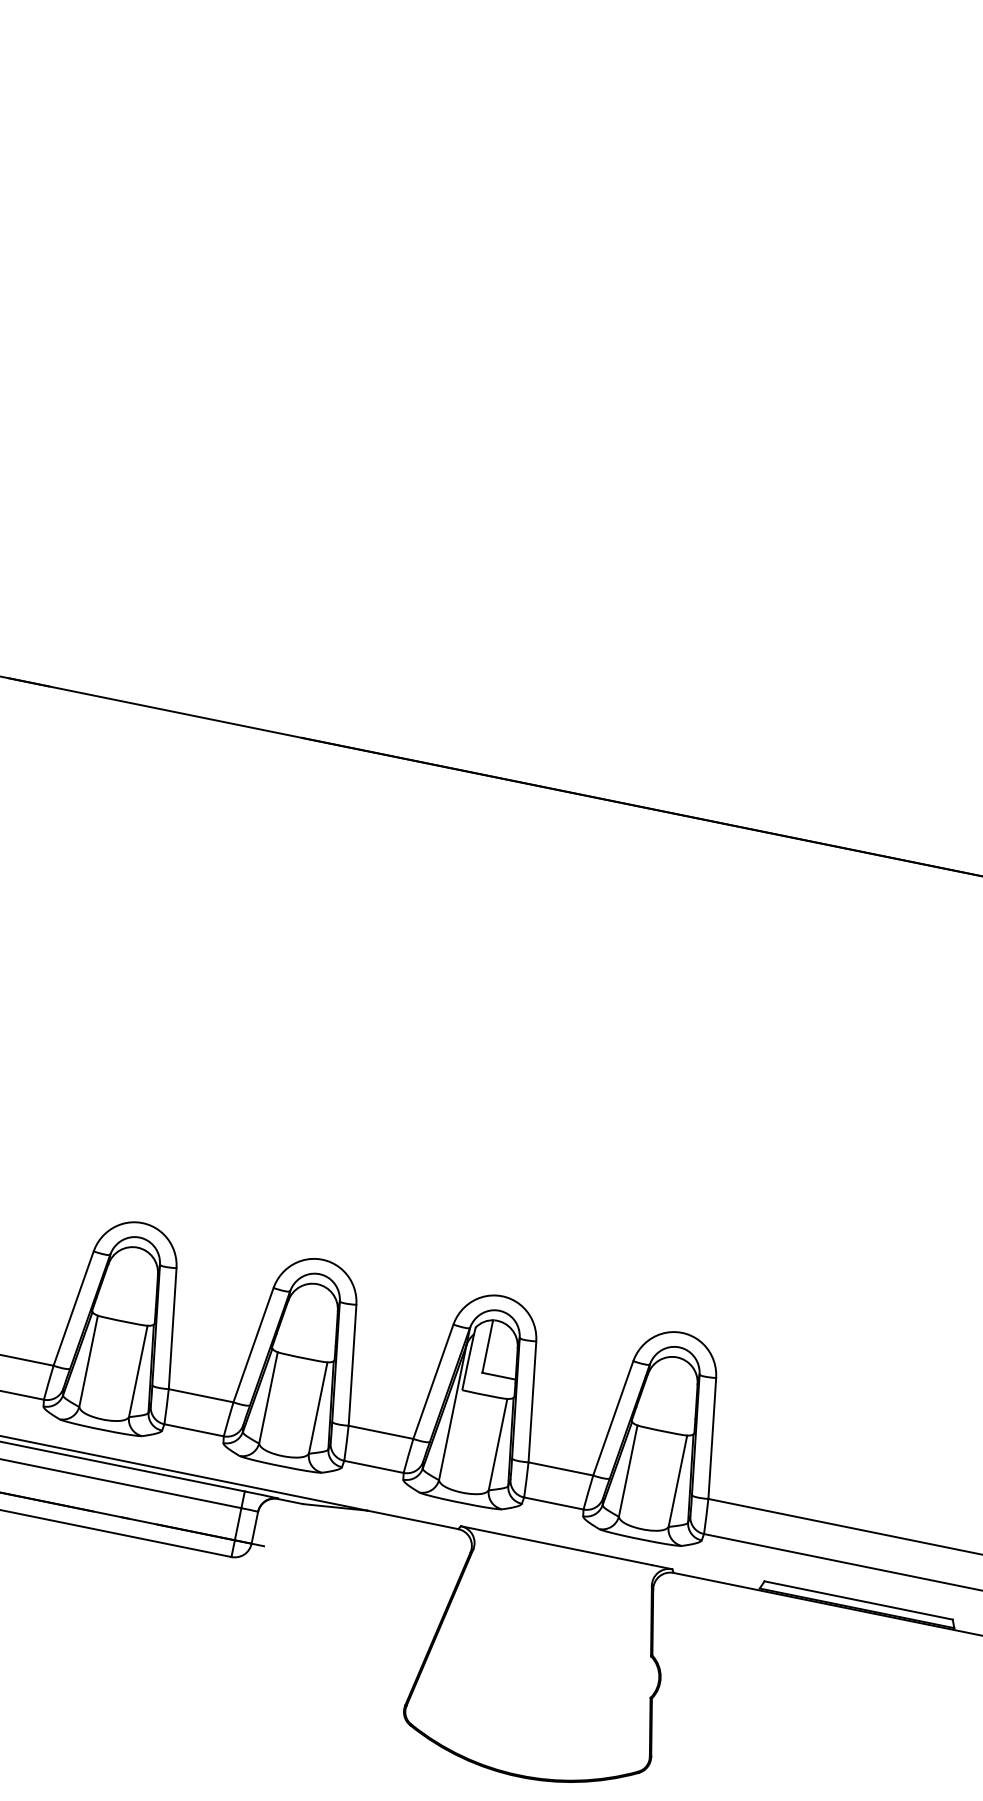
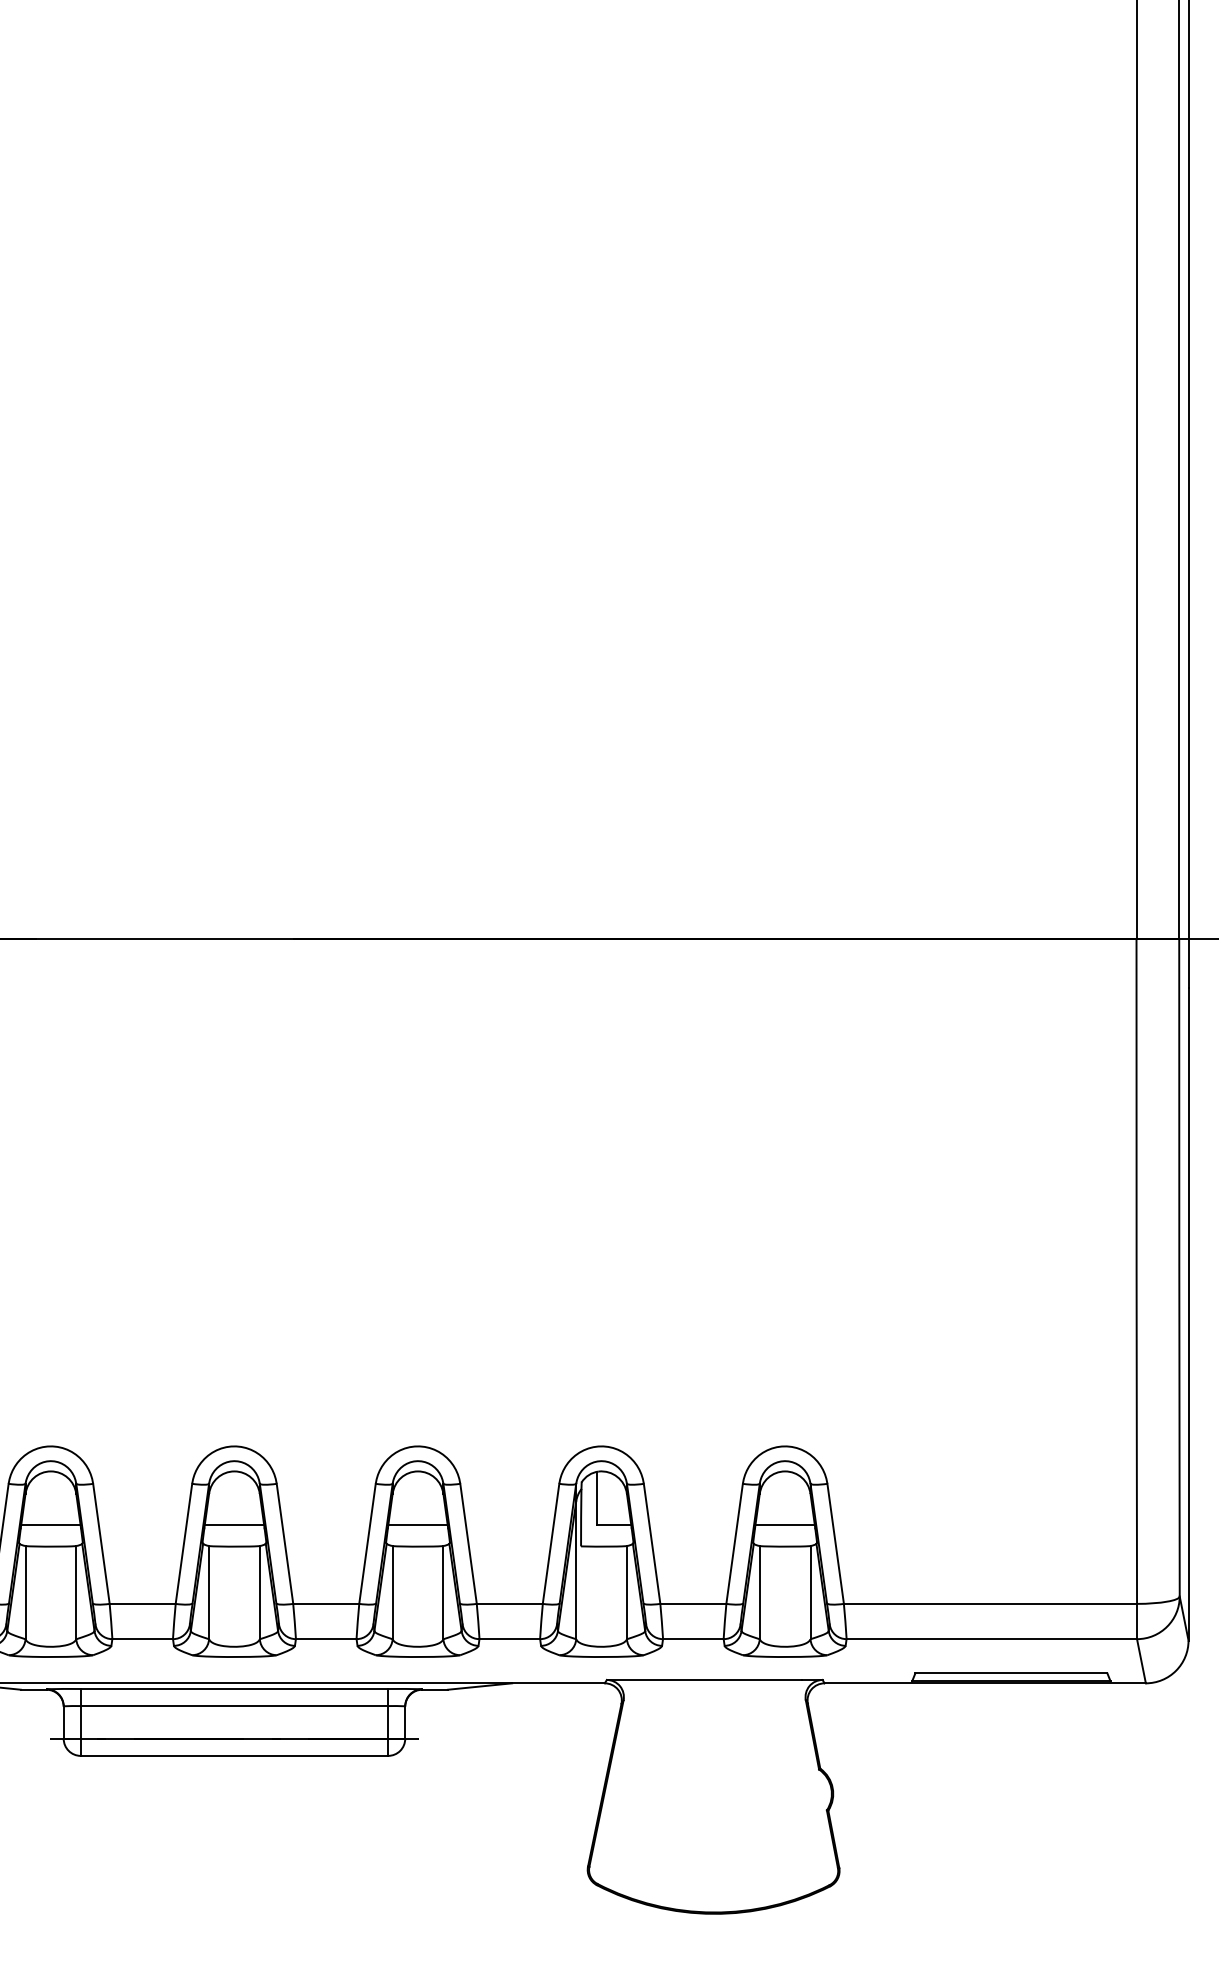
line: (126, 1300) -> (234, 1525), added
line: (306, 1337) -> (417, 1525), added
line: (665, 1410) -> (784, 1525), added

